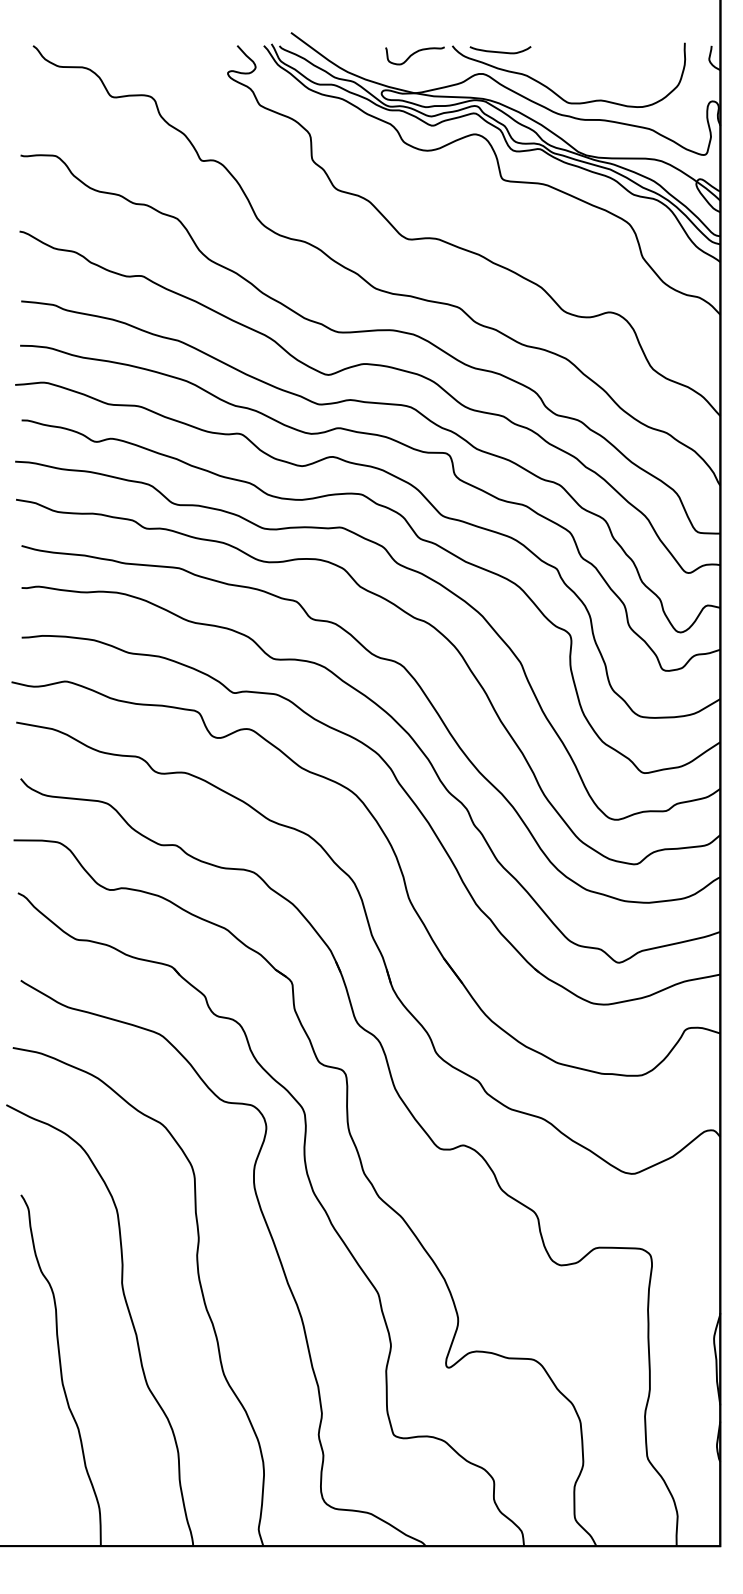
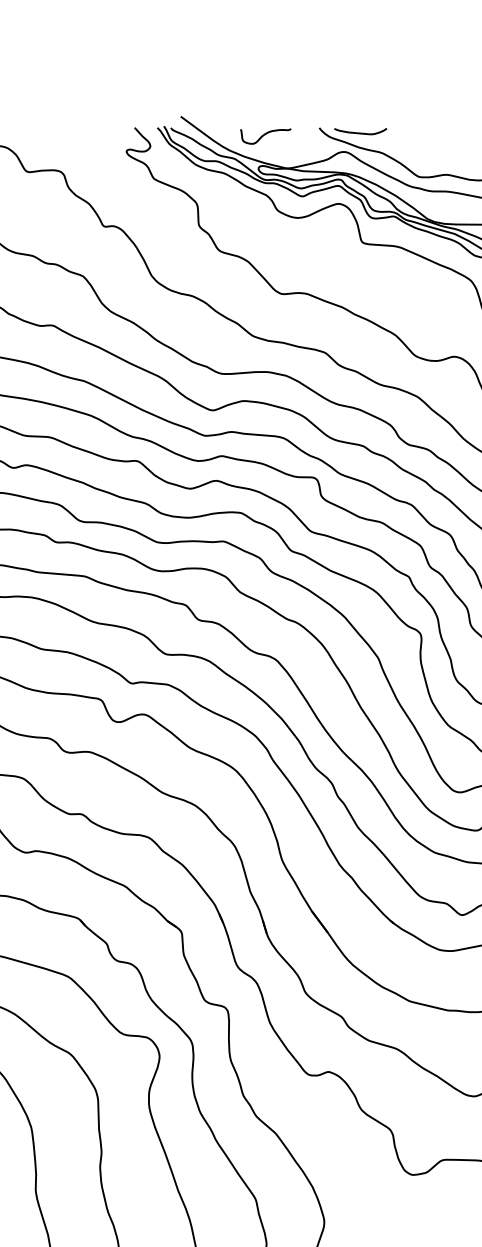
curve: (414, 54) -> (265, 135), moved

